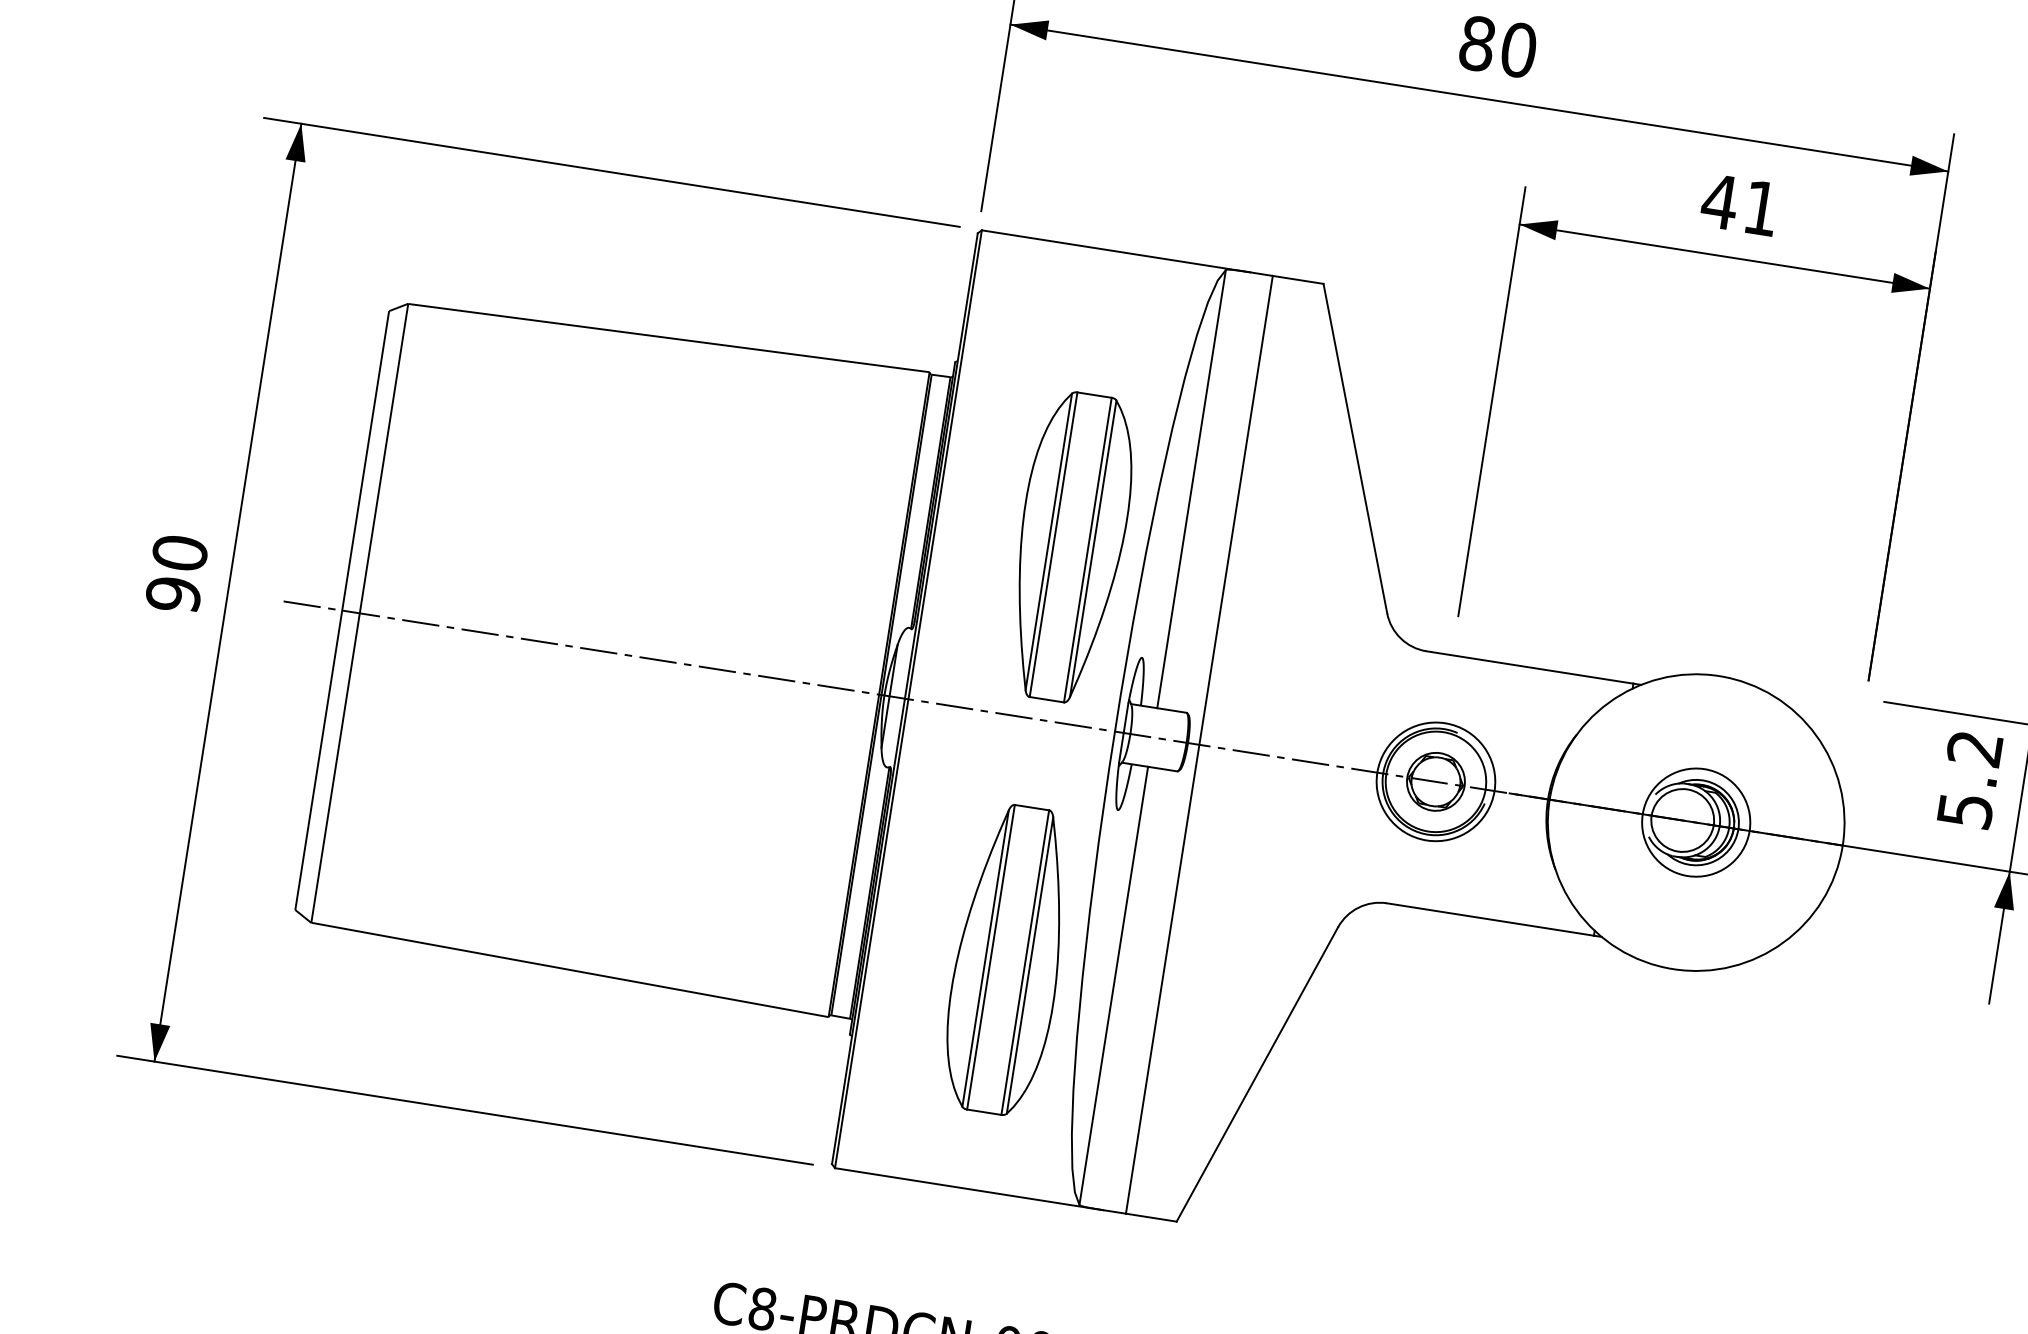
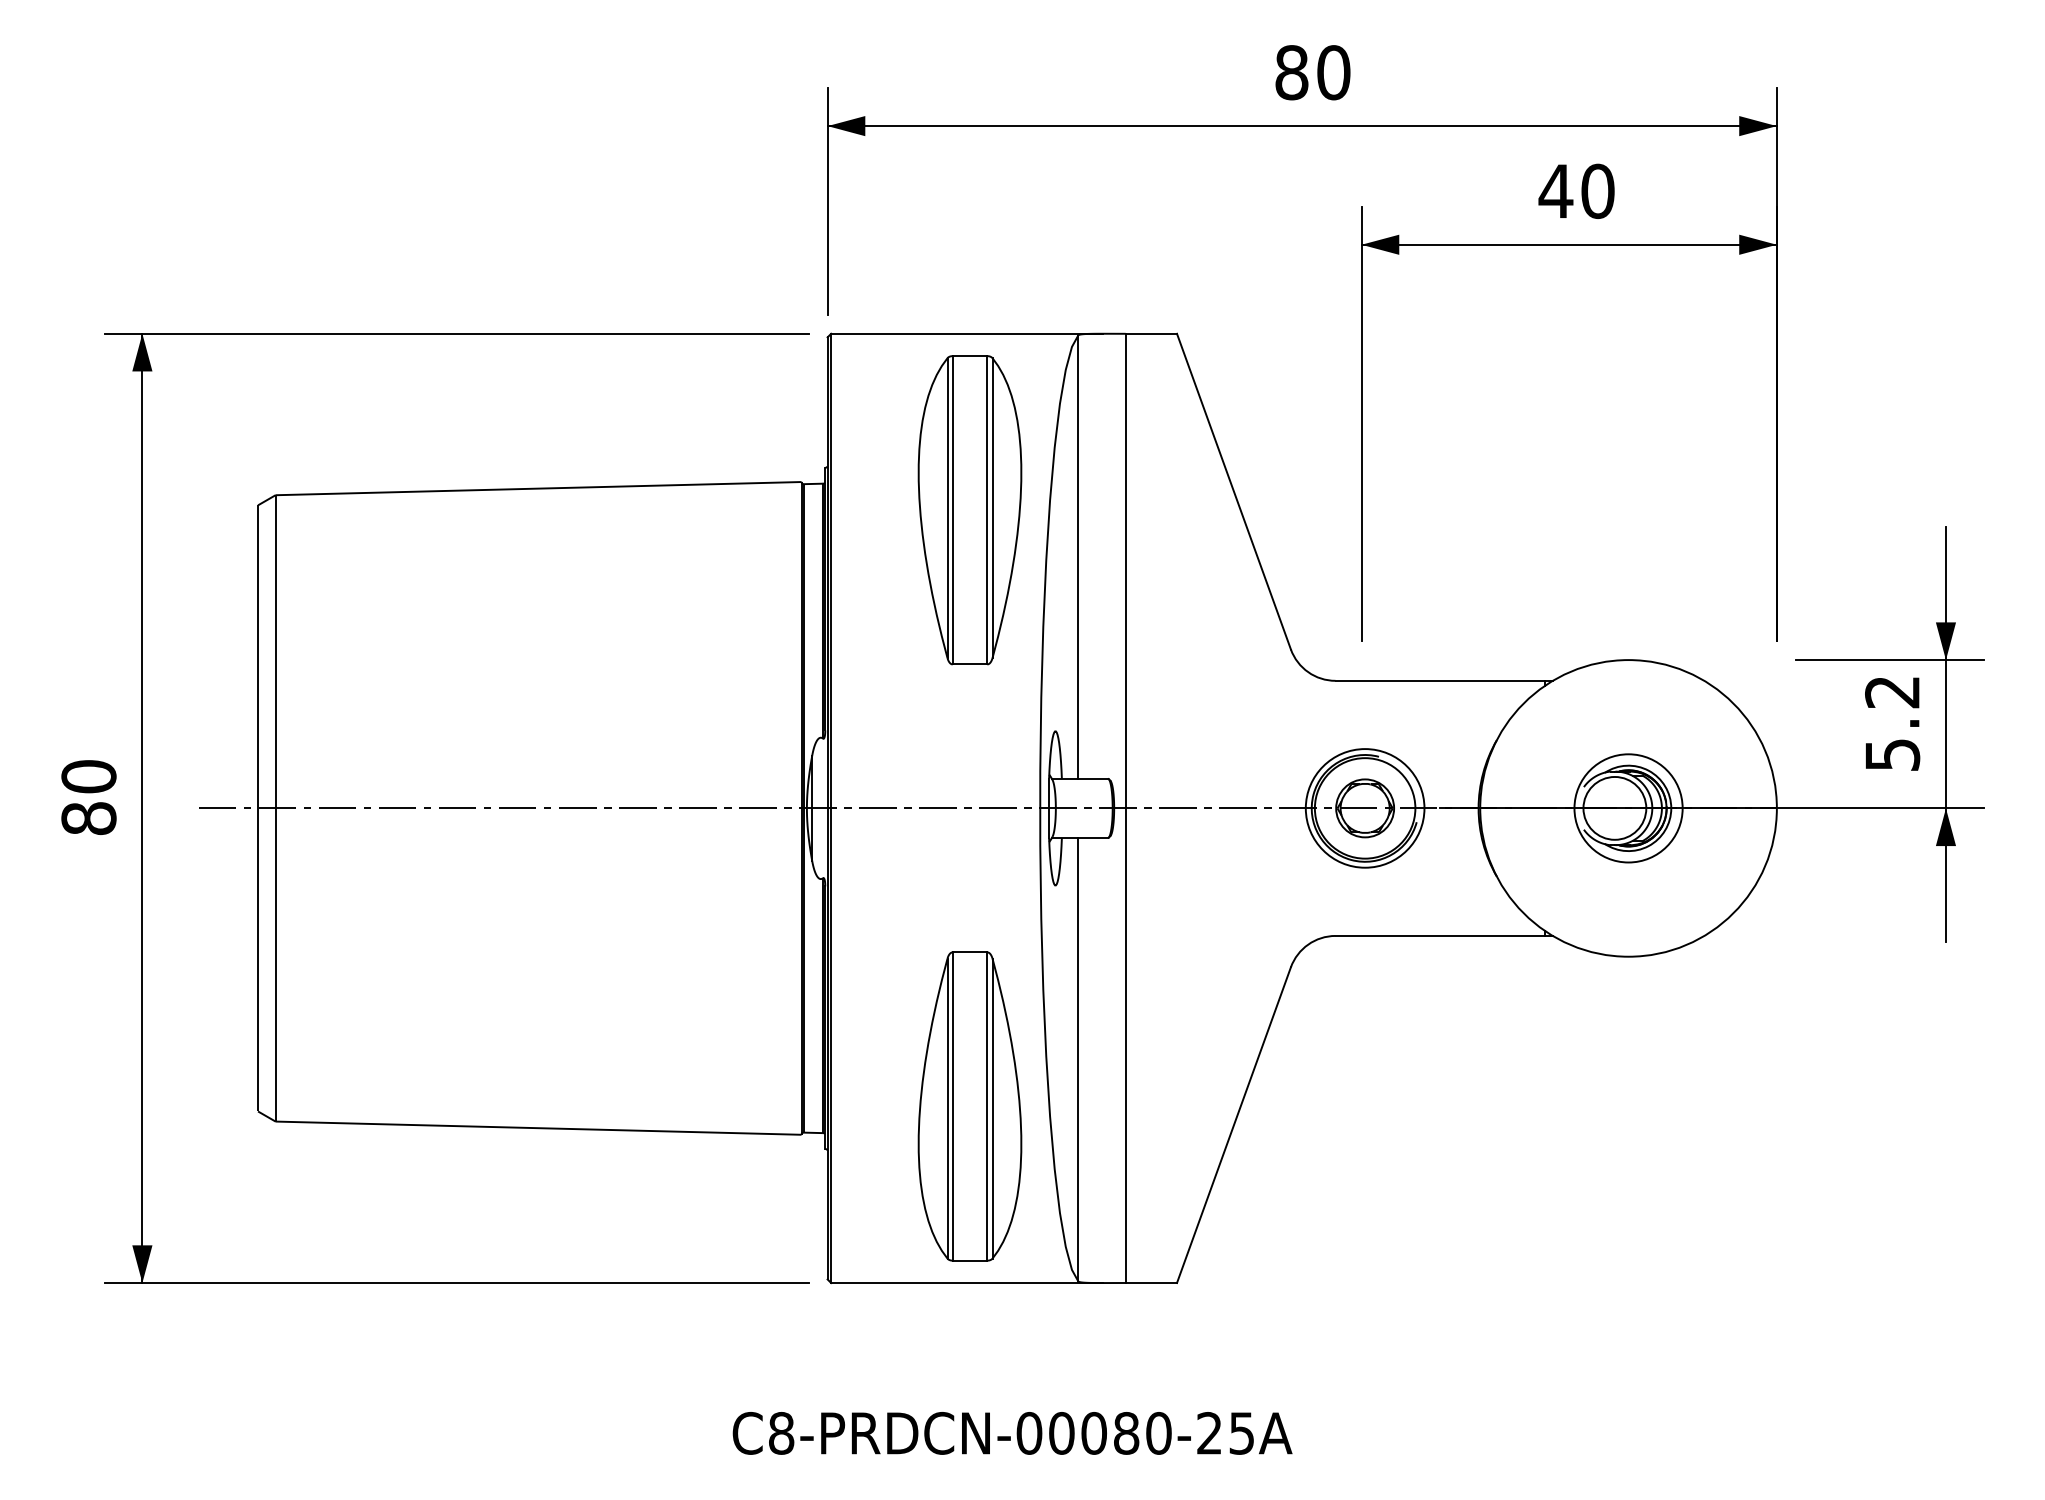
text: (1761, 207) -> (1597, 190), 41 -> 40
part: (1070, 547) -> (969, 510), moved
text: (173, 594) -> (88, 818), 90 -> 80
part: (1007, 959) -> (969, 1106), moved

